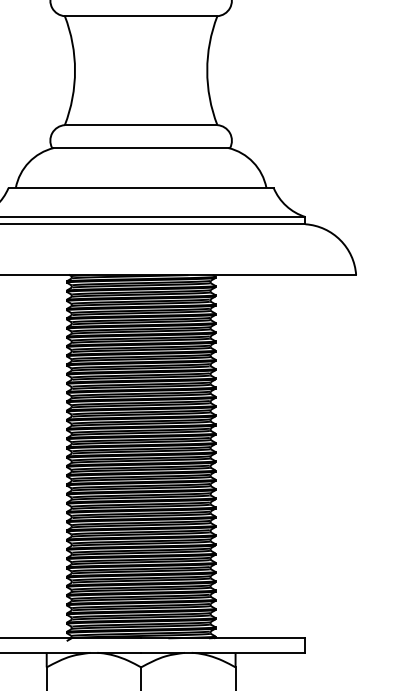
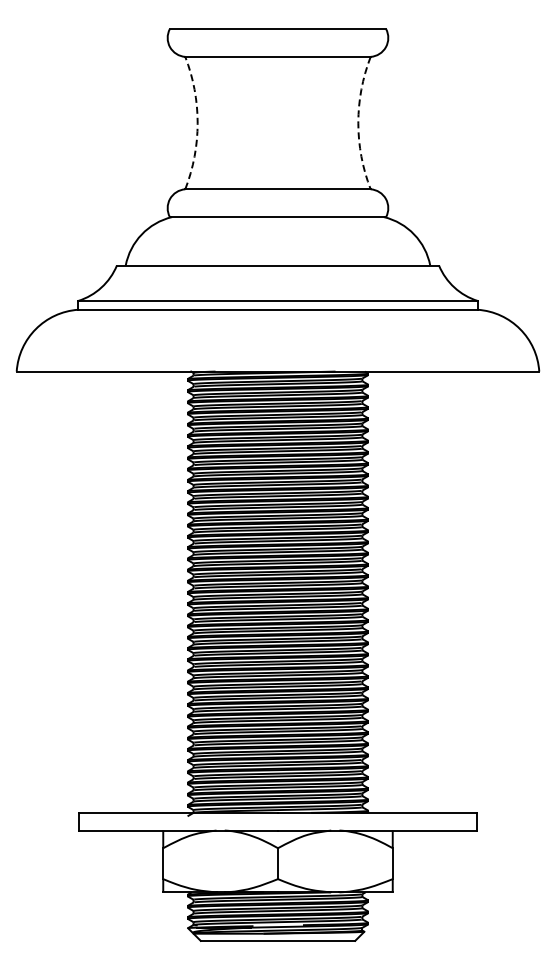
arc: (74, 70) -> (197, 123), solid -> dashed
arc: (207, 70) -> (358, 123), solid -> dashed

